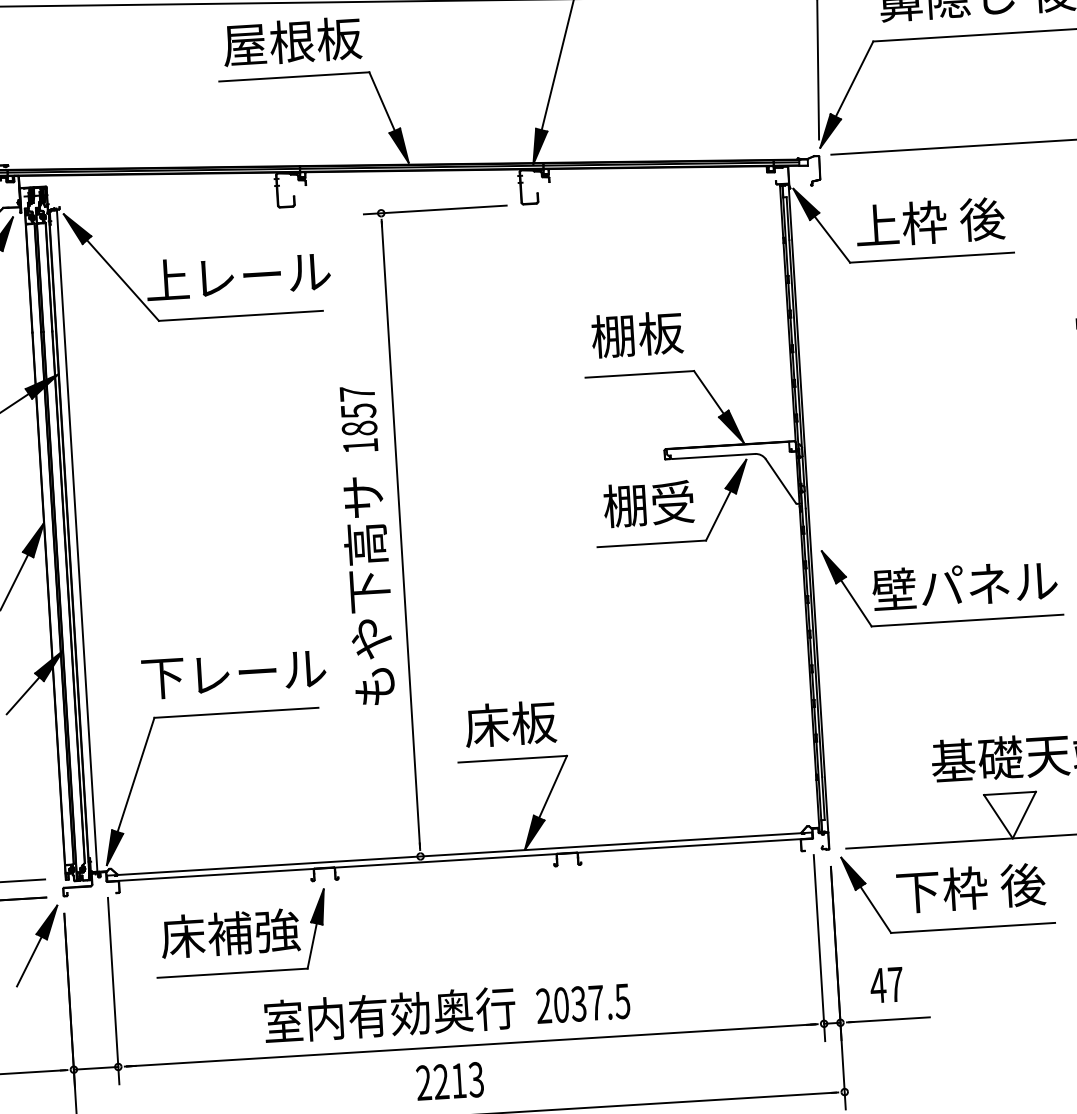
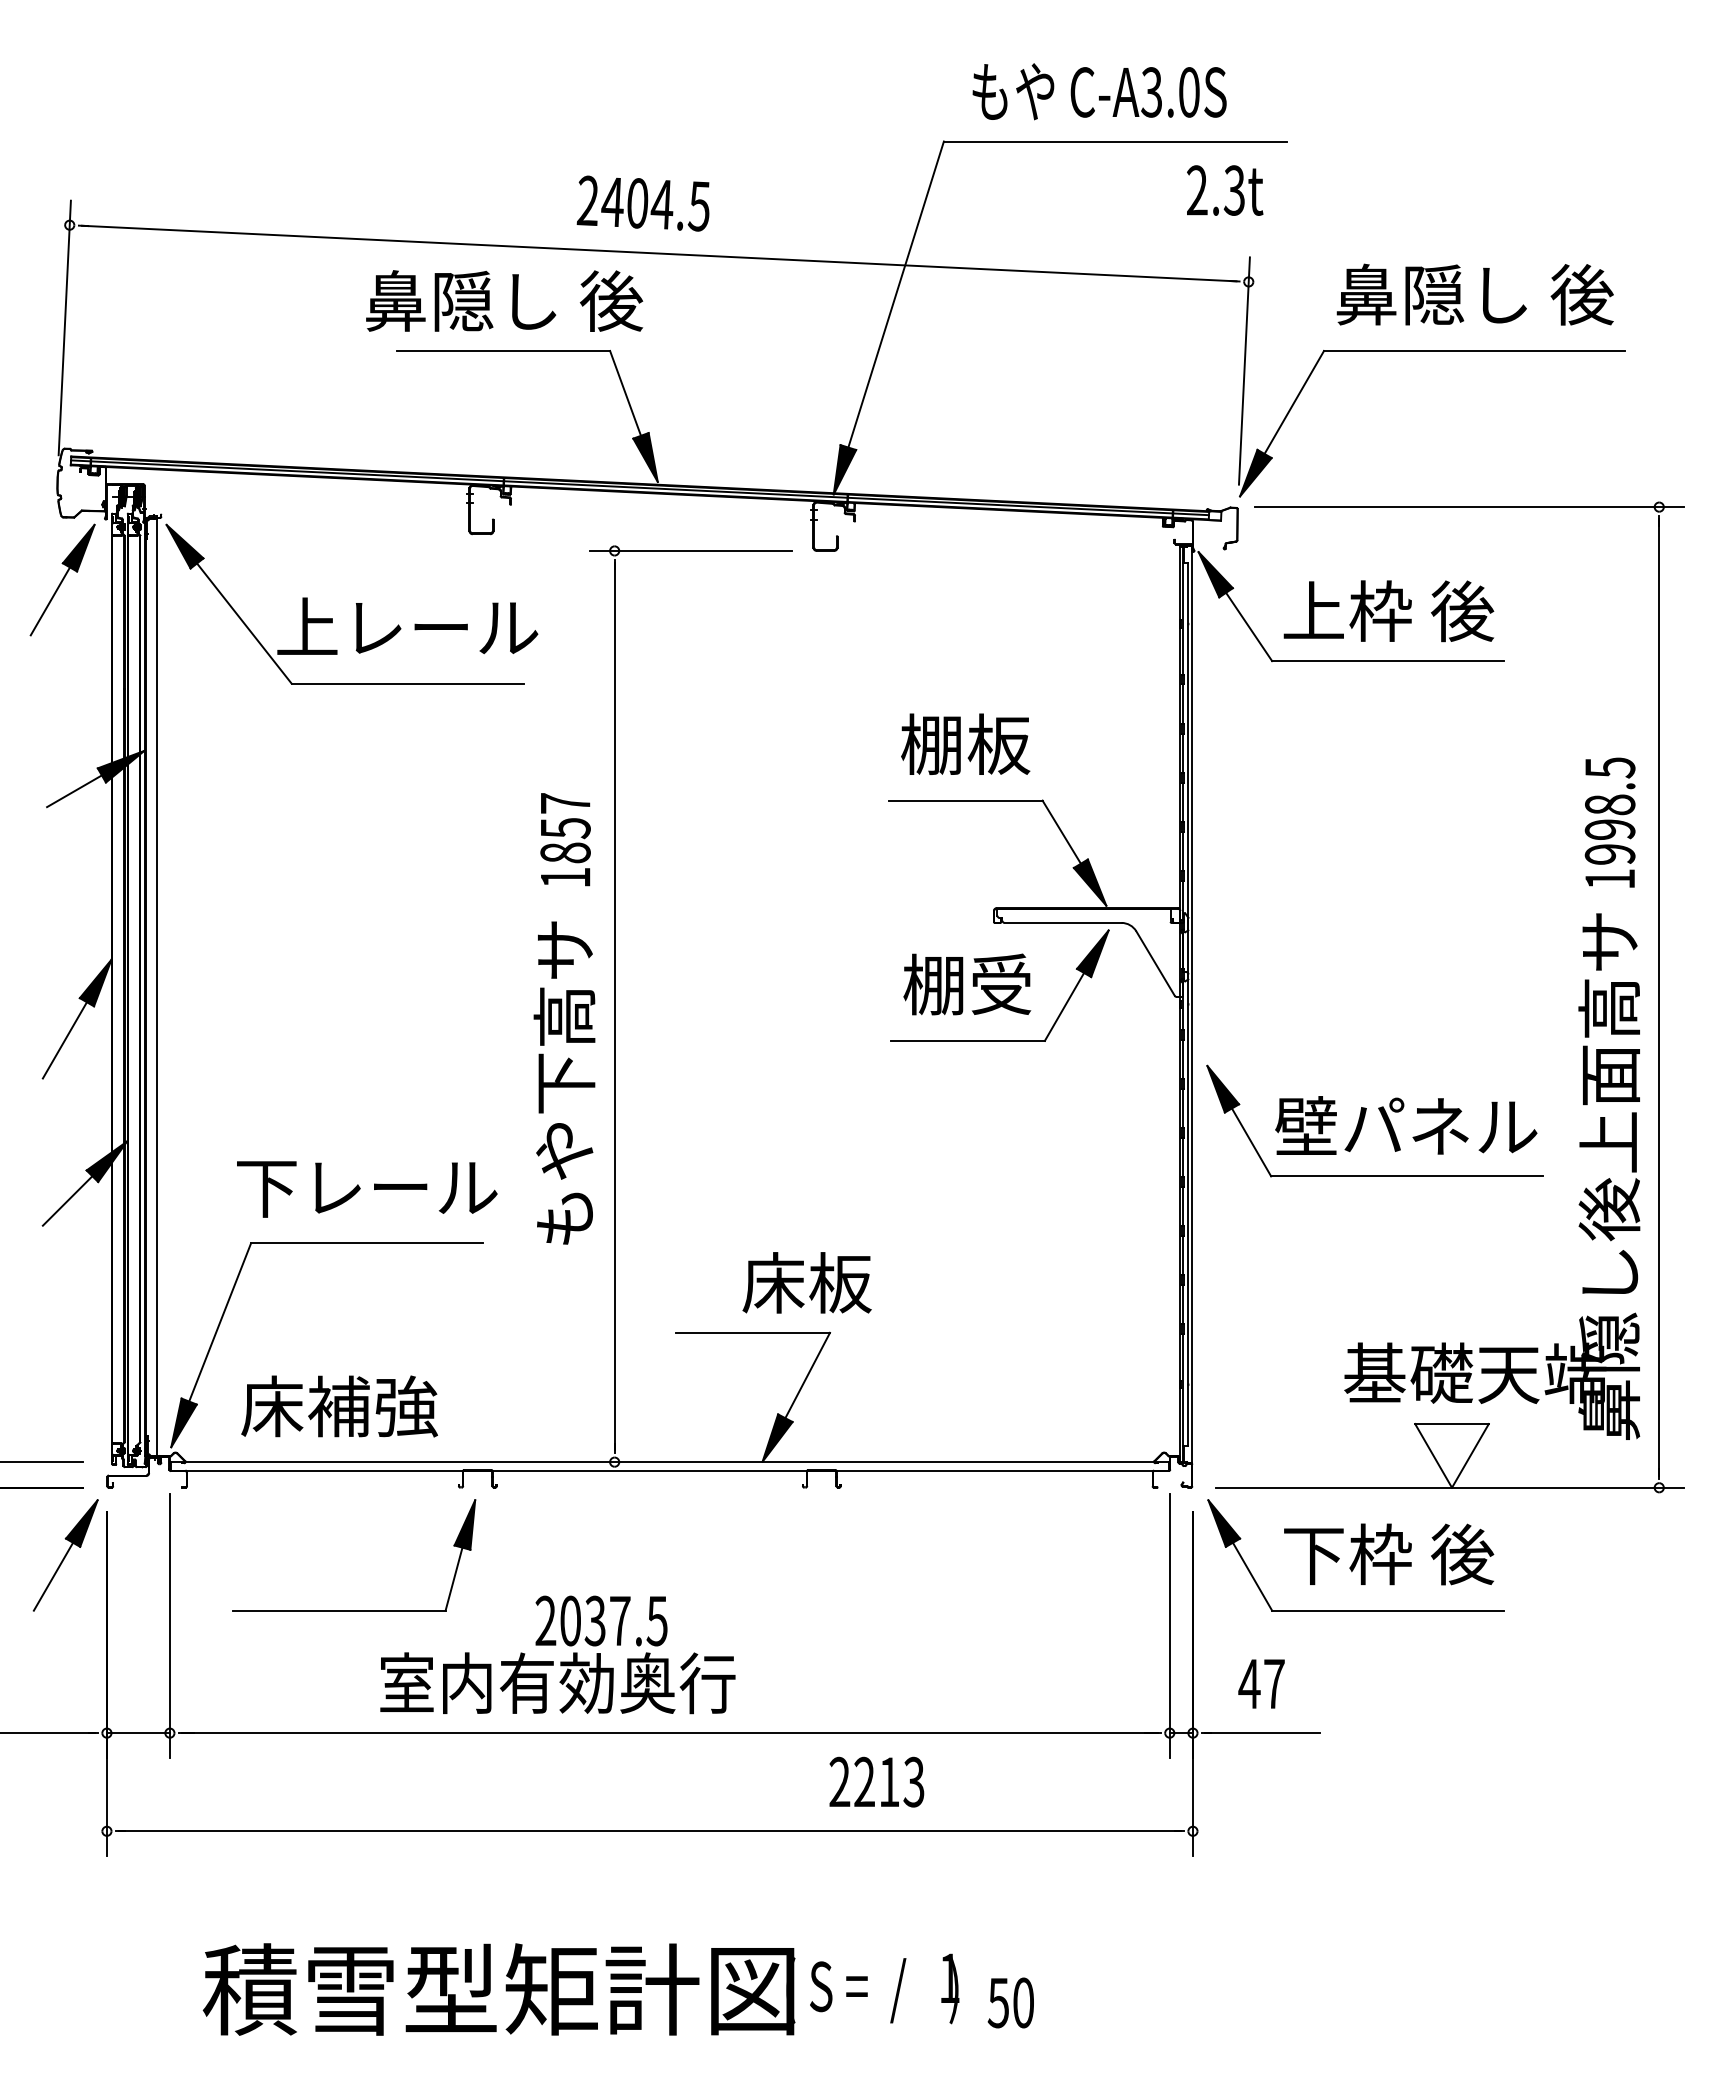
text: (292, 41) -> (504, 300), 屋根板 -> 鼻隠し 後
text: (510, 723) -> (806, 1282), moved
text: (230, 933) -> (339, 1406), moved
text: (583, 1003) -> (601, 1620), moved
text: (449, 1080) -> (876, 1781), moved

